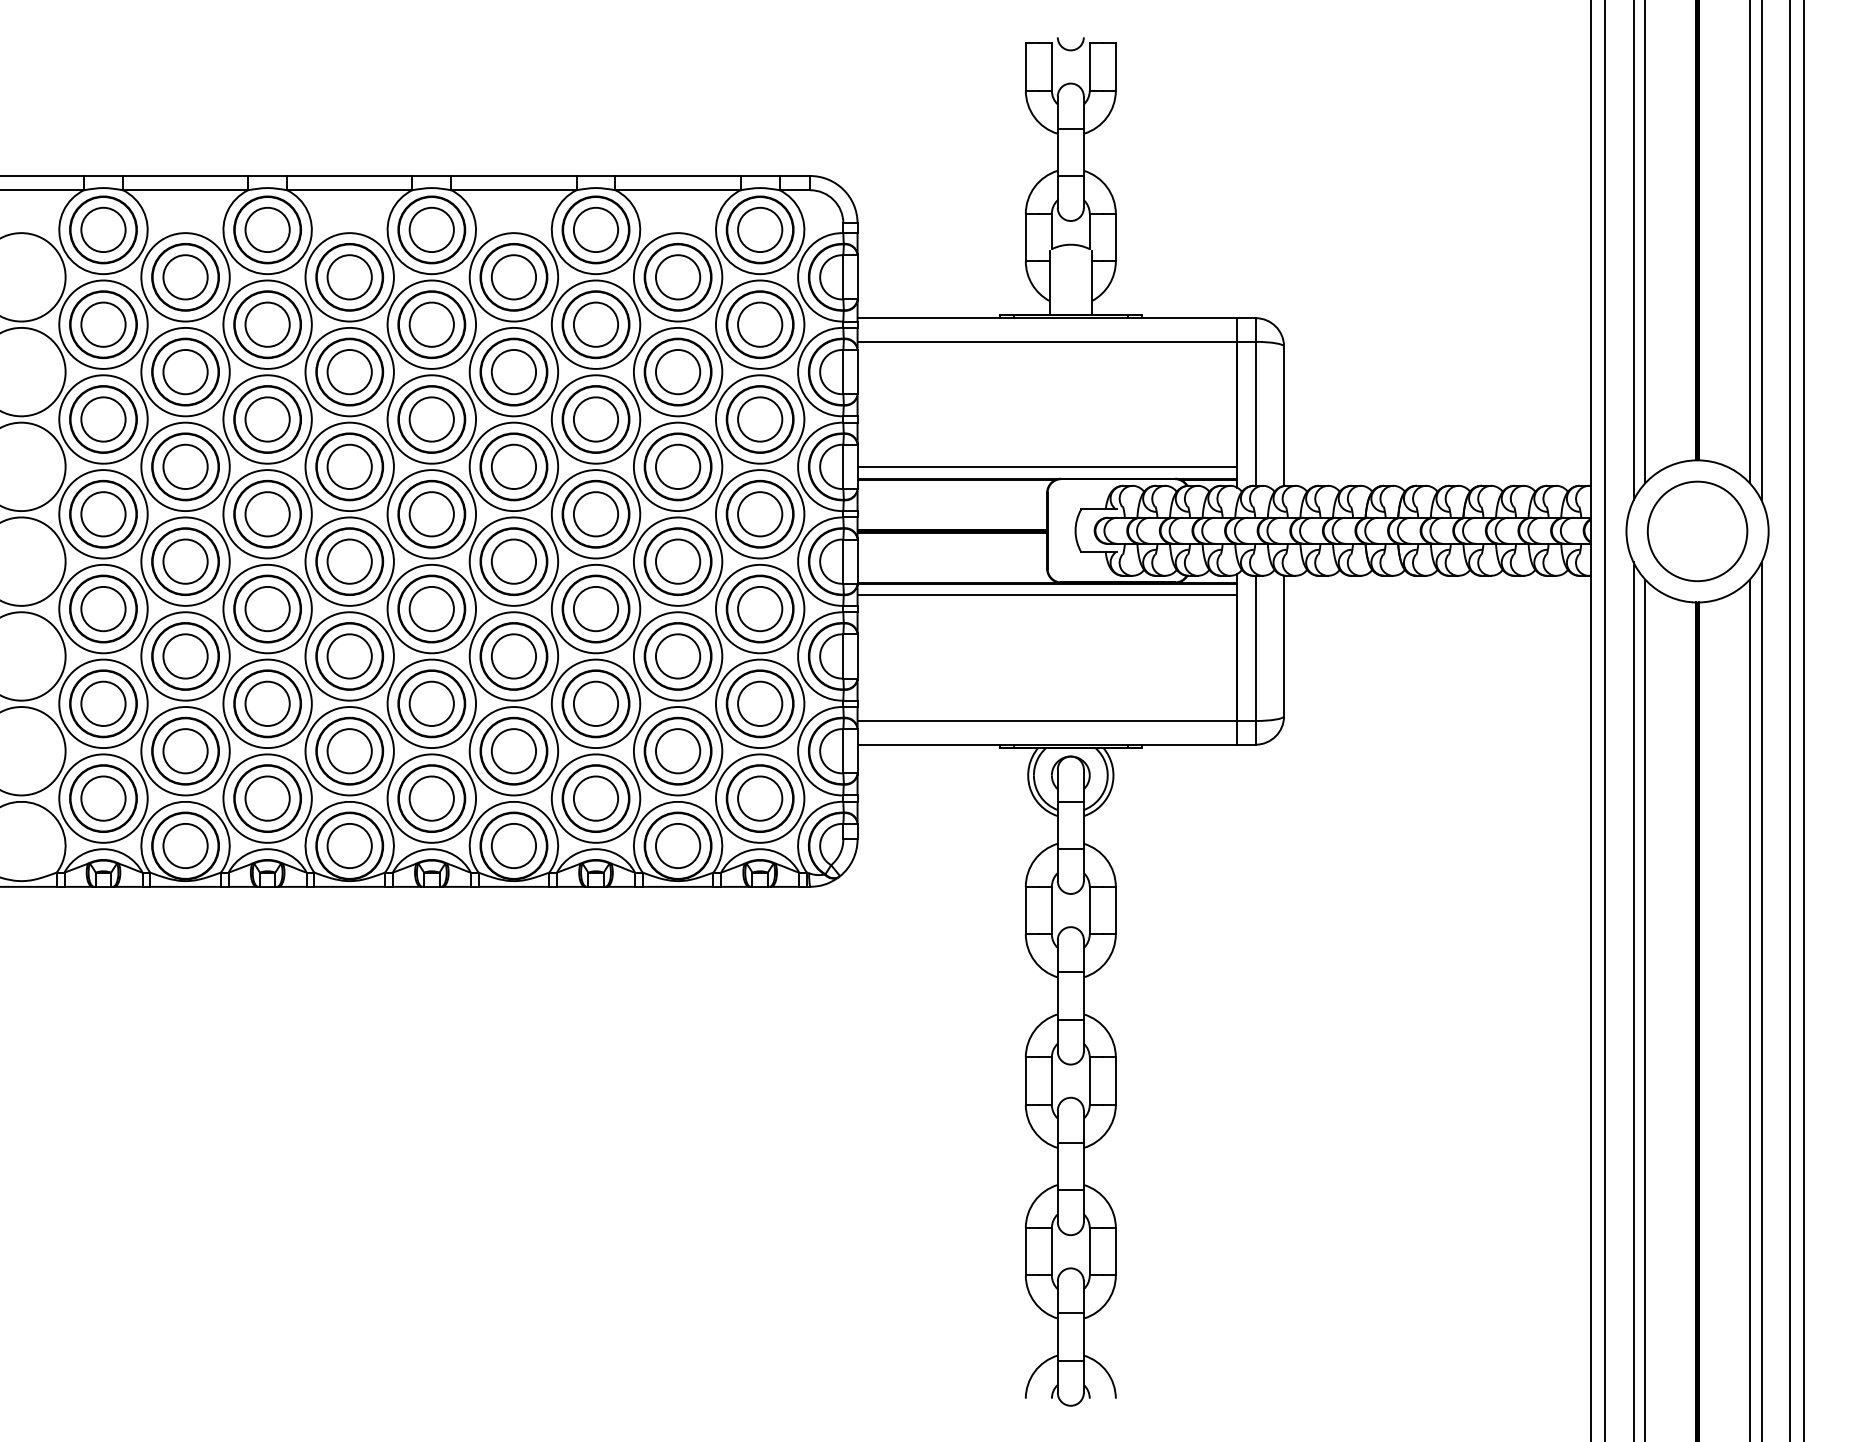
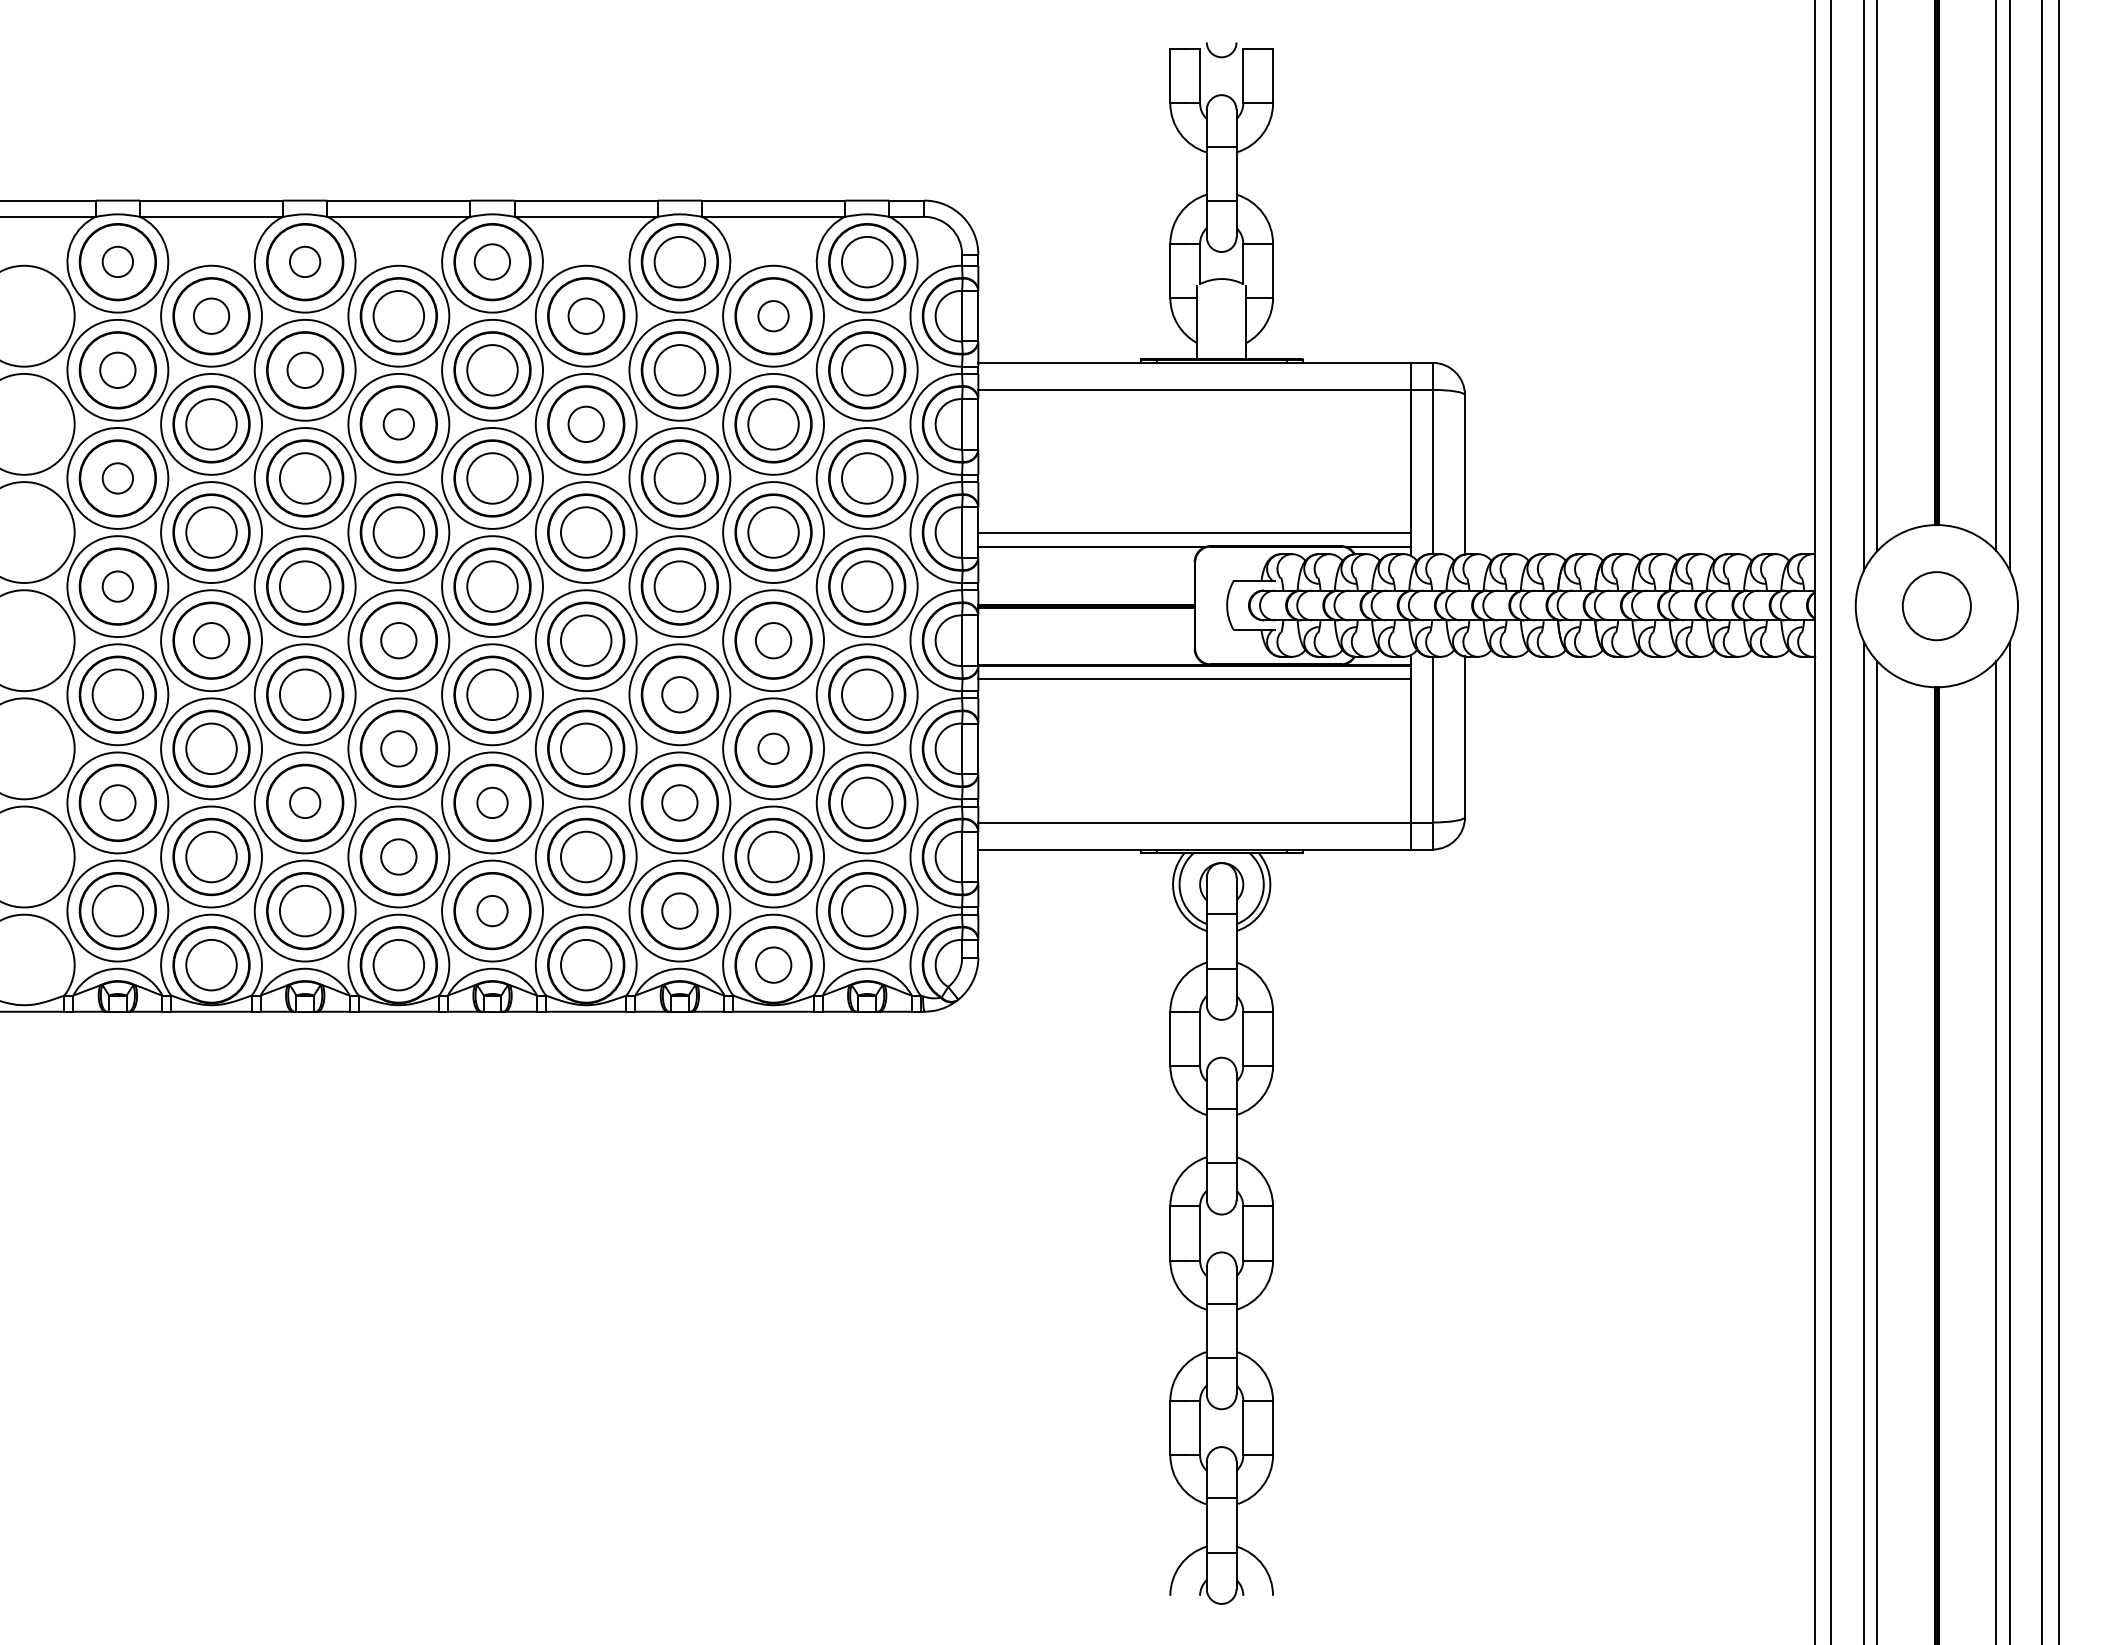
circle: (103, 229) -> (117, 261), size x0.6
circle: (267, 229) -> (305, 261), size x0.6
circle: (431, 229) -> (492, 261), size x0.7
circle: (185, 277) -> (211, 316), size x0.7
circle: (513, 277) -> (585, 316), size x0.7
circle: (677, 277) -> (772, 316), size x0.6
circle: (103, 324) -> (117, 370), size x0.7
circle: (267, 324) -> (305, 370), size x0.7
circle: (349, 371) -> (398, 423), size x0.6
circle: (513, 371) -> (585, 423), size x0.7
circle: (103, 419) -> (117, 478), size x0.6
circle: (103, 514) -> (117, 586), size x0.6
circle: (1697, 531) -> (1936, 606), size x0.6
circle: (185, 561) -> (211, 640), size x0.7
circle: (349, 561) -> (398, 640), size x0.7
circle: (677, 561) -> (772, 640), size x0.7
circle: (595, 608) -> (679, 694), size x0.7
circle: (349, 656) -> (398, 748), size x0.7
circle: (677, 656) -> (772, 748), size x0.6
circle: (103, 703) -> (117, 802), size x0.7
circle: (267, 703) -> (305, 802), size x0.6
circle: (431, 703) -> (492, 802), size x0.6
circle: (595, 703) -> (679, 802), size x0.7
circle: (349, 751) -> (398, 857), size x0.7
circle: (431, 798) -> (492, 910), size x0.6
circle: (595, 798) -> (679, 910), size x0.7
circle: (678, 845) -> (774, 964), size x0.7

